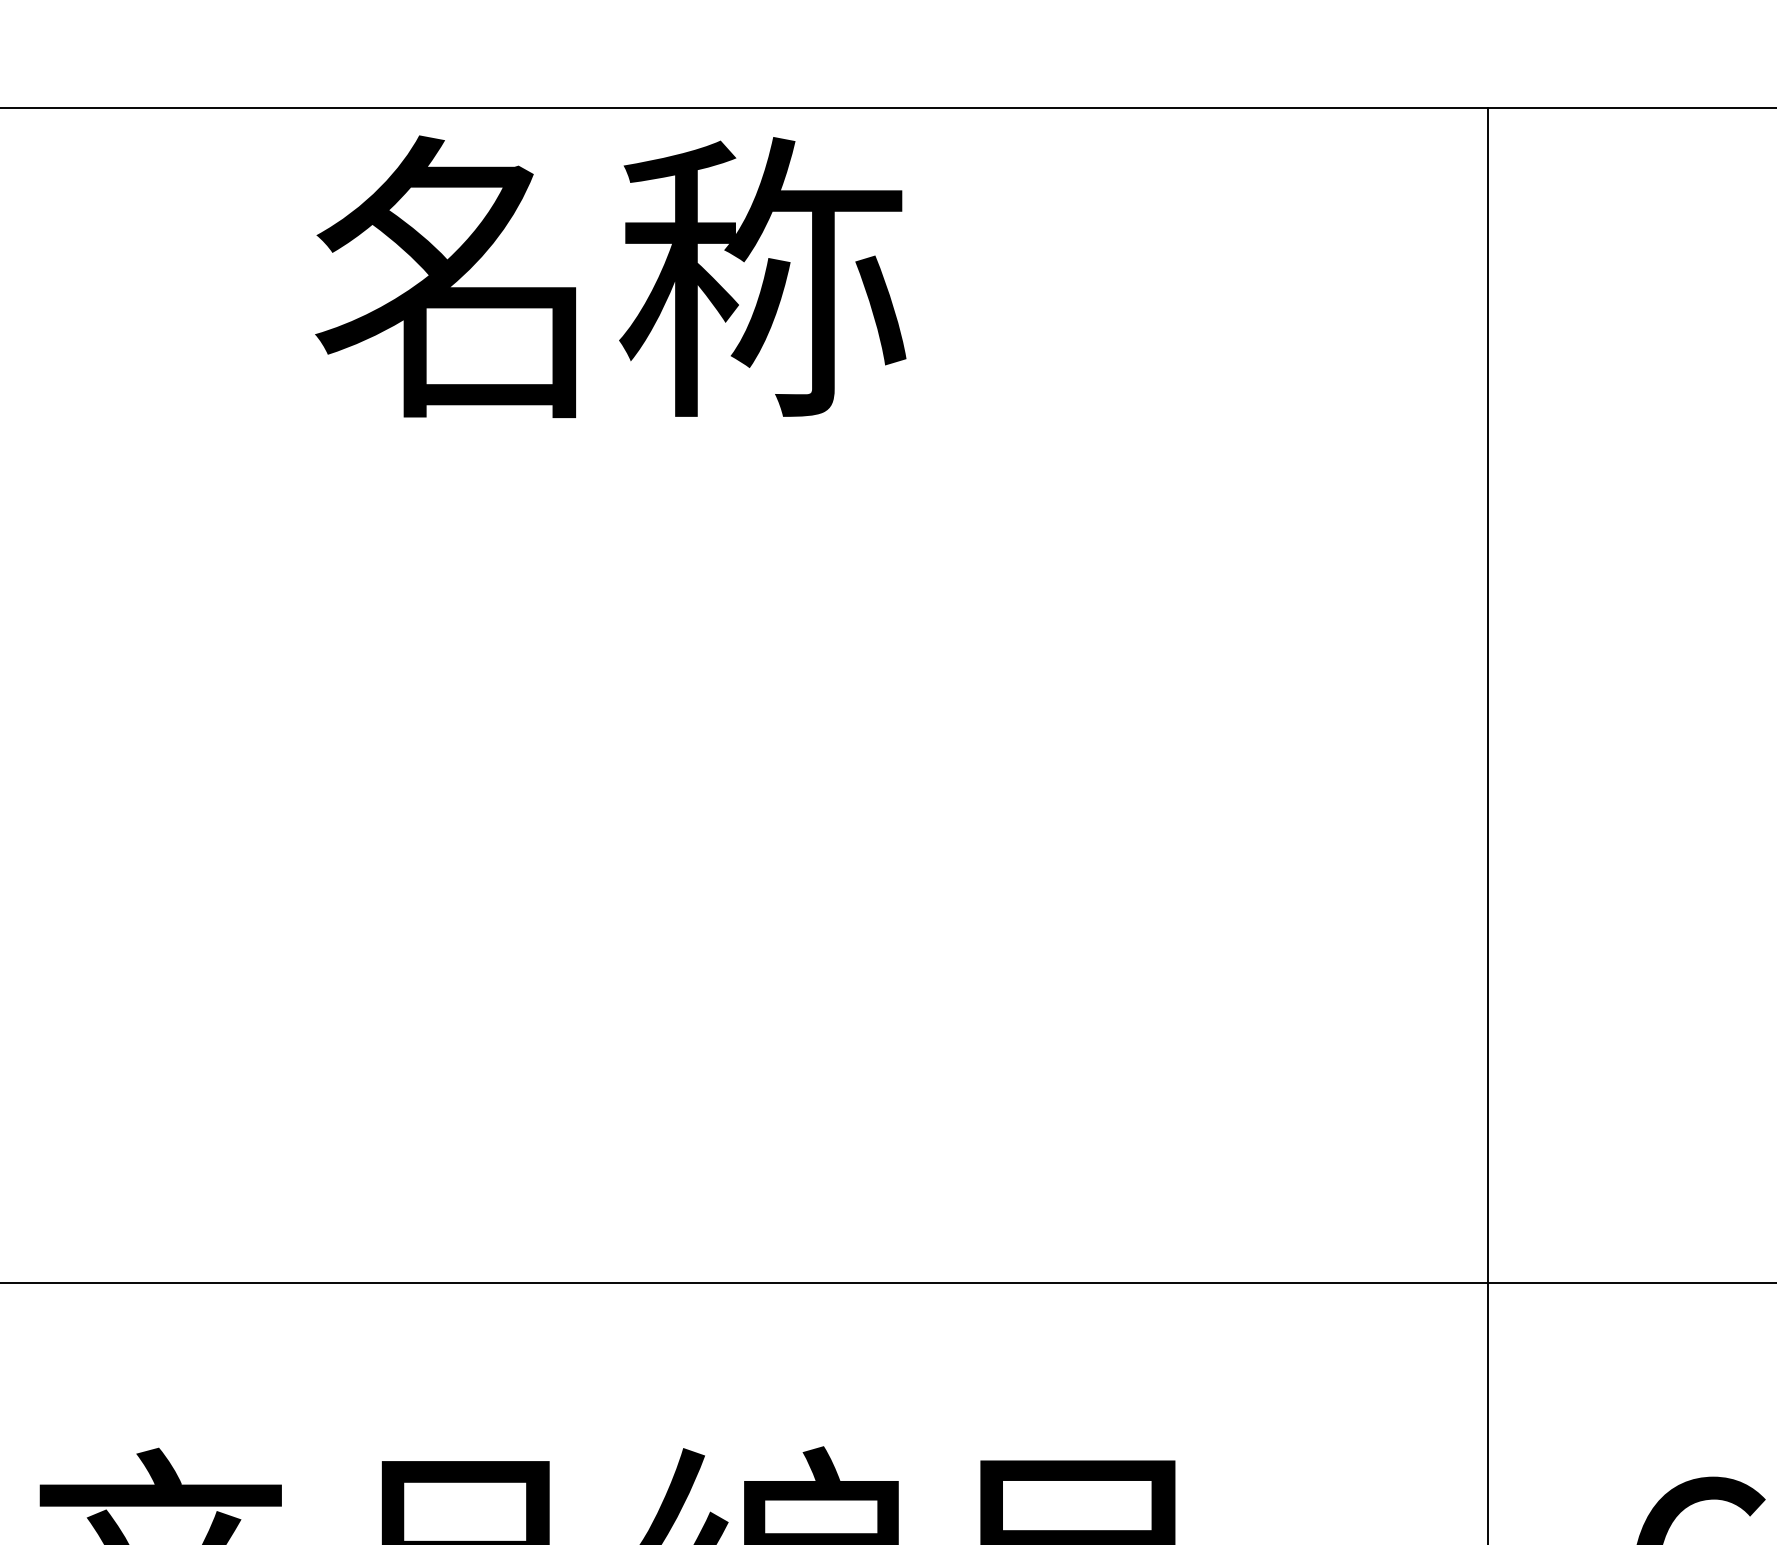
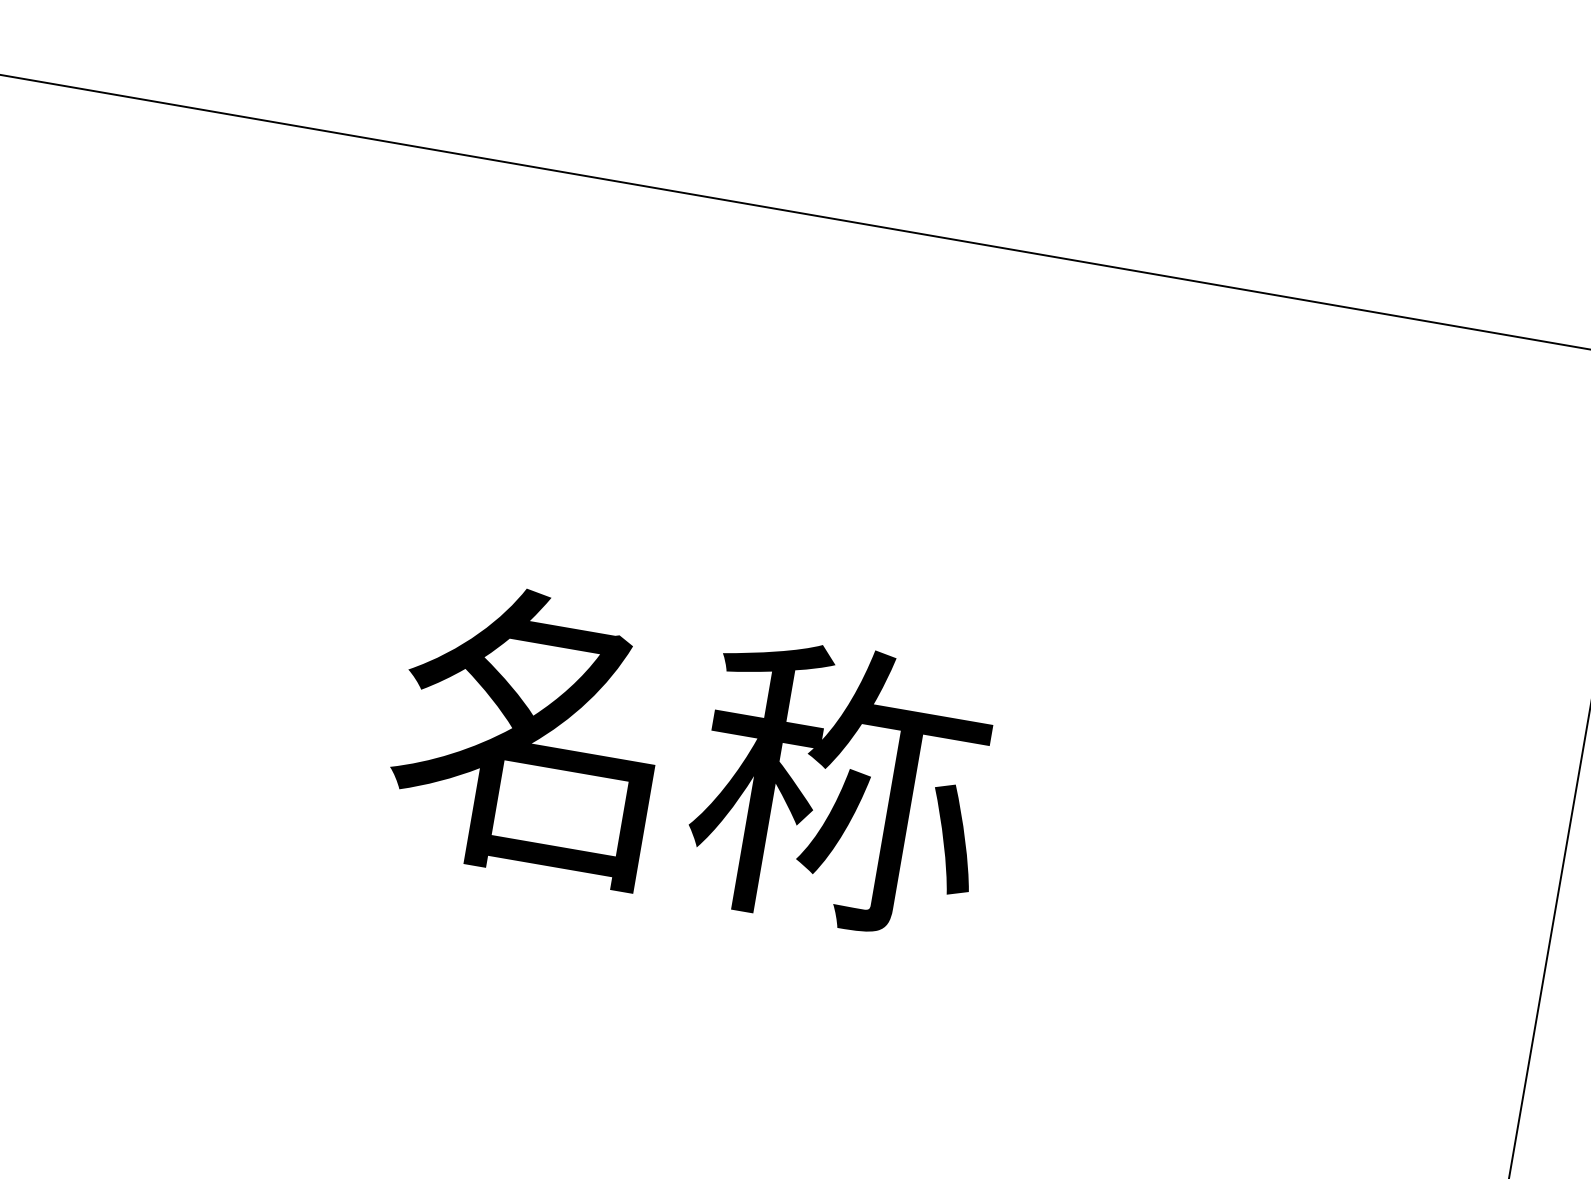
text: (610, 276) -> (691, 760), moved

